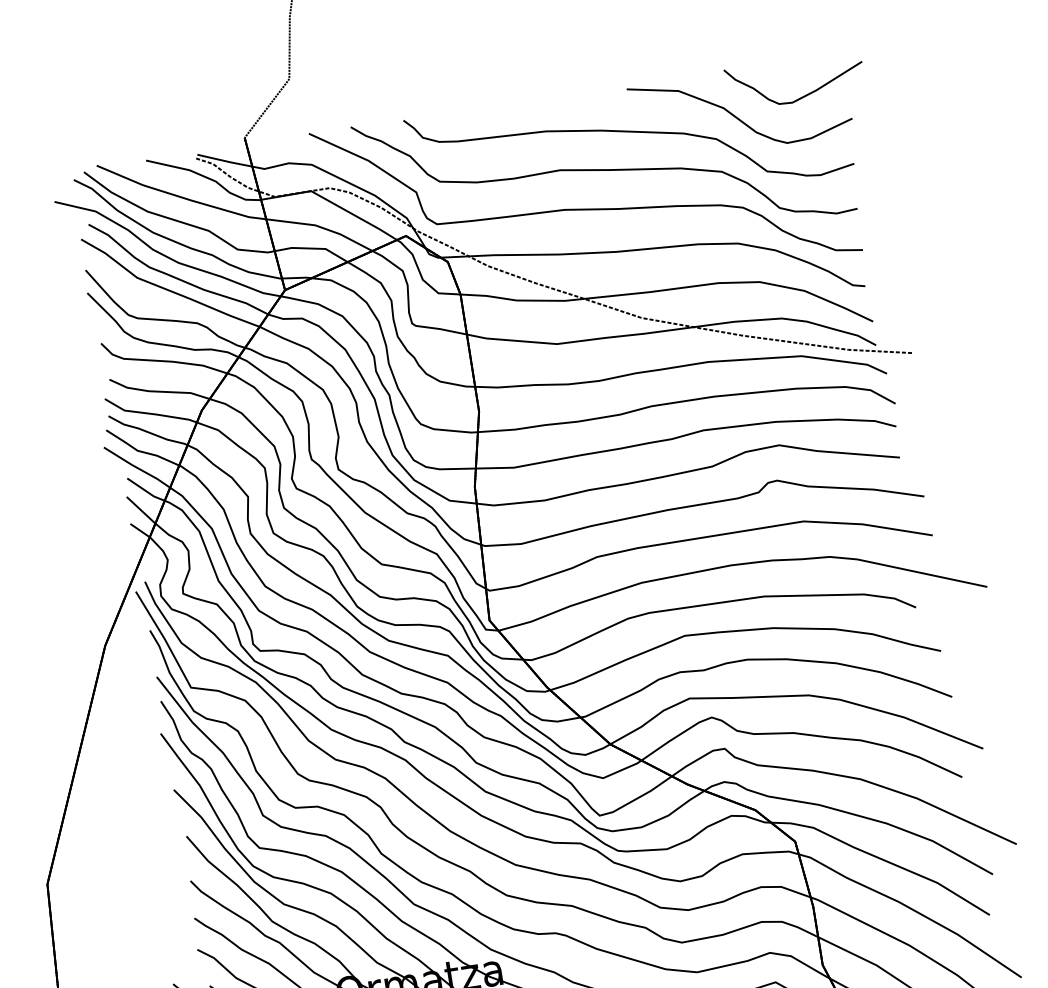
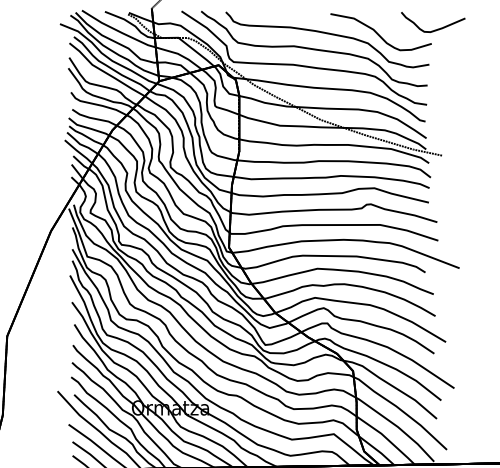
curve: (800, 95) -> (434, 29), moved

